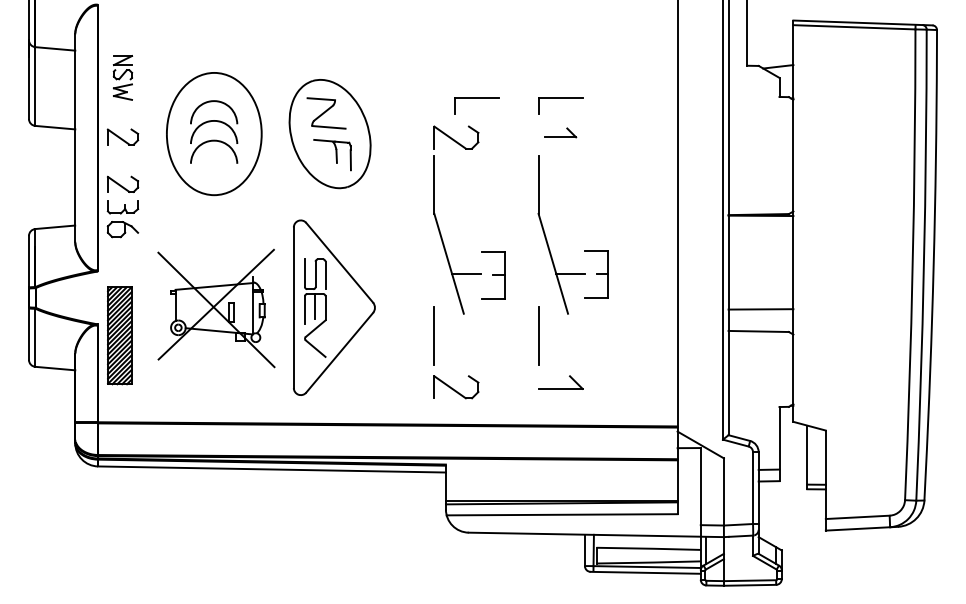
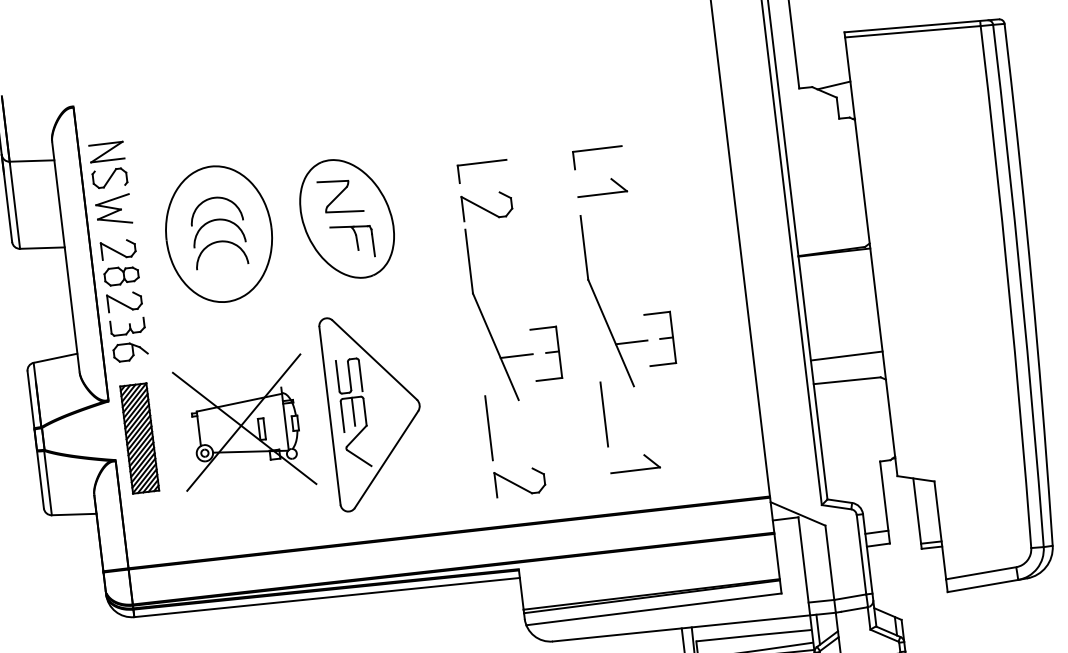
part: (122, 77) -> (110, 183), size x1.67
part: (476, 98) -> (481, 163), moved
part: (560, 132) -> (601, 186), size x1.43
part: (122, 160) -> (121, 275), added
part: (119, 335) -> (139, 438), moved

